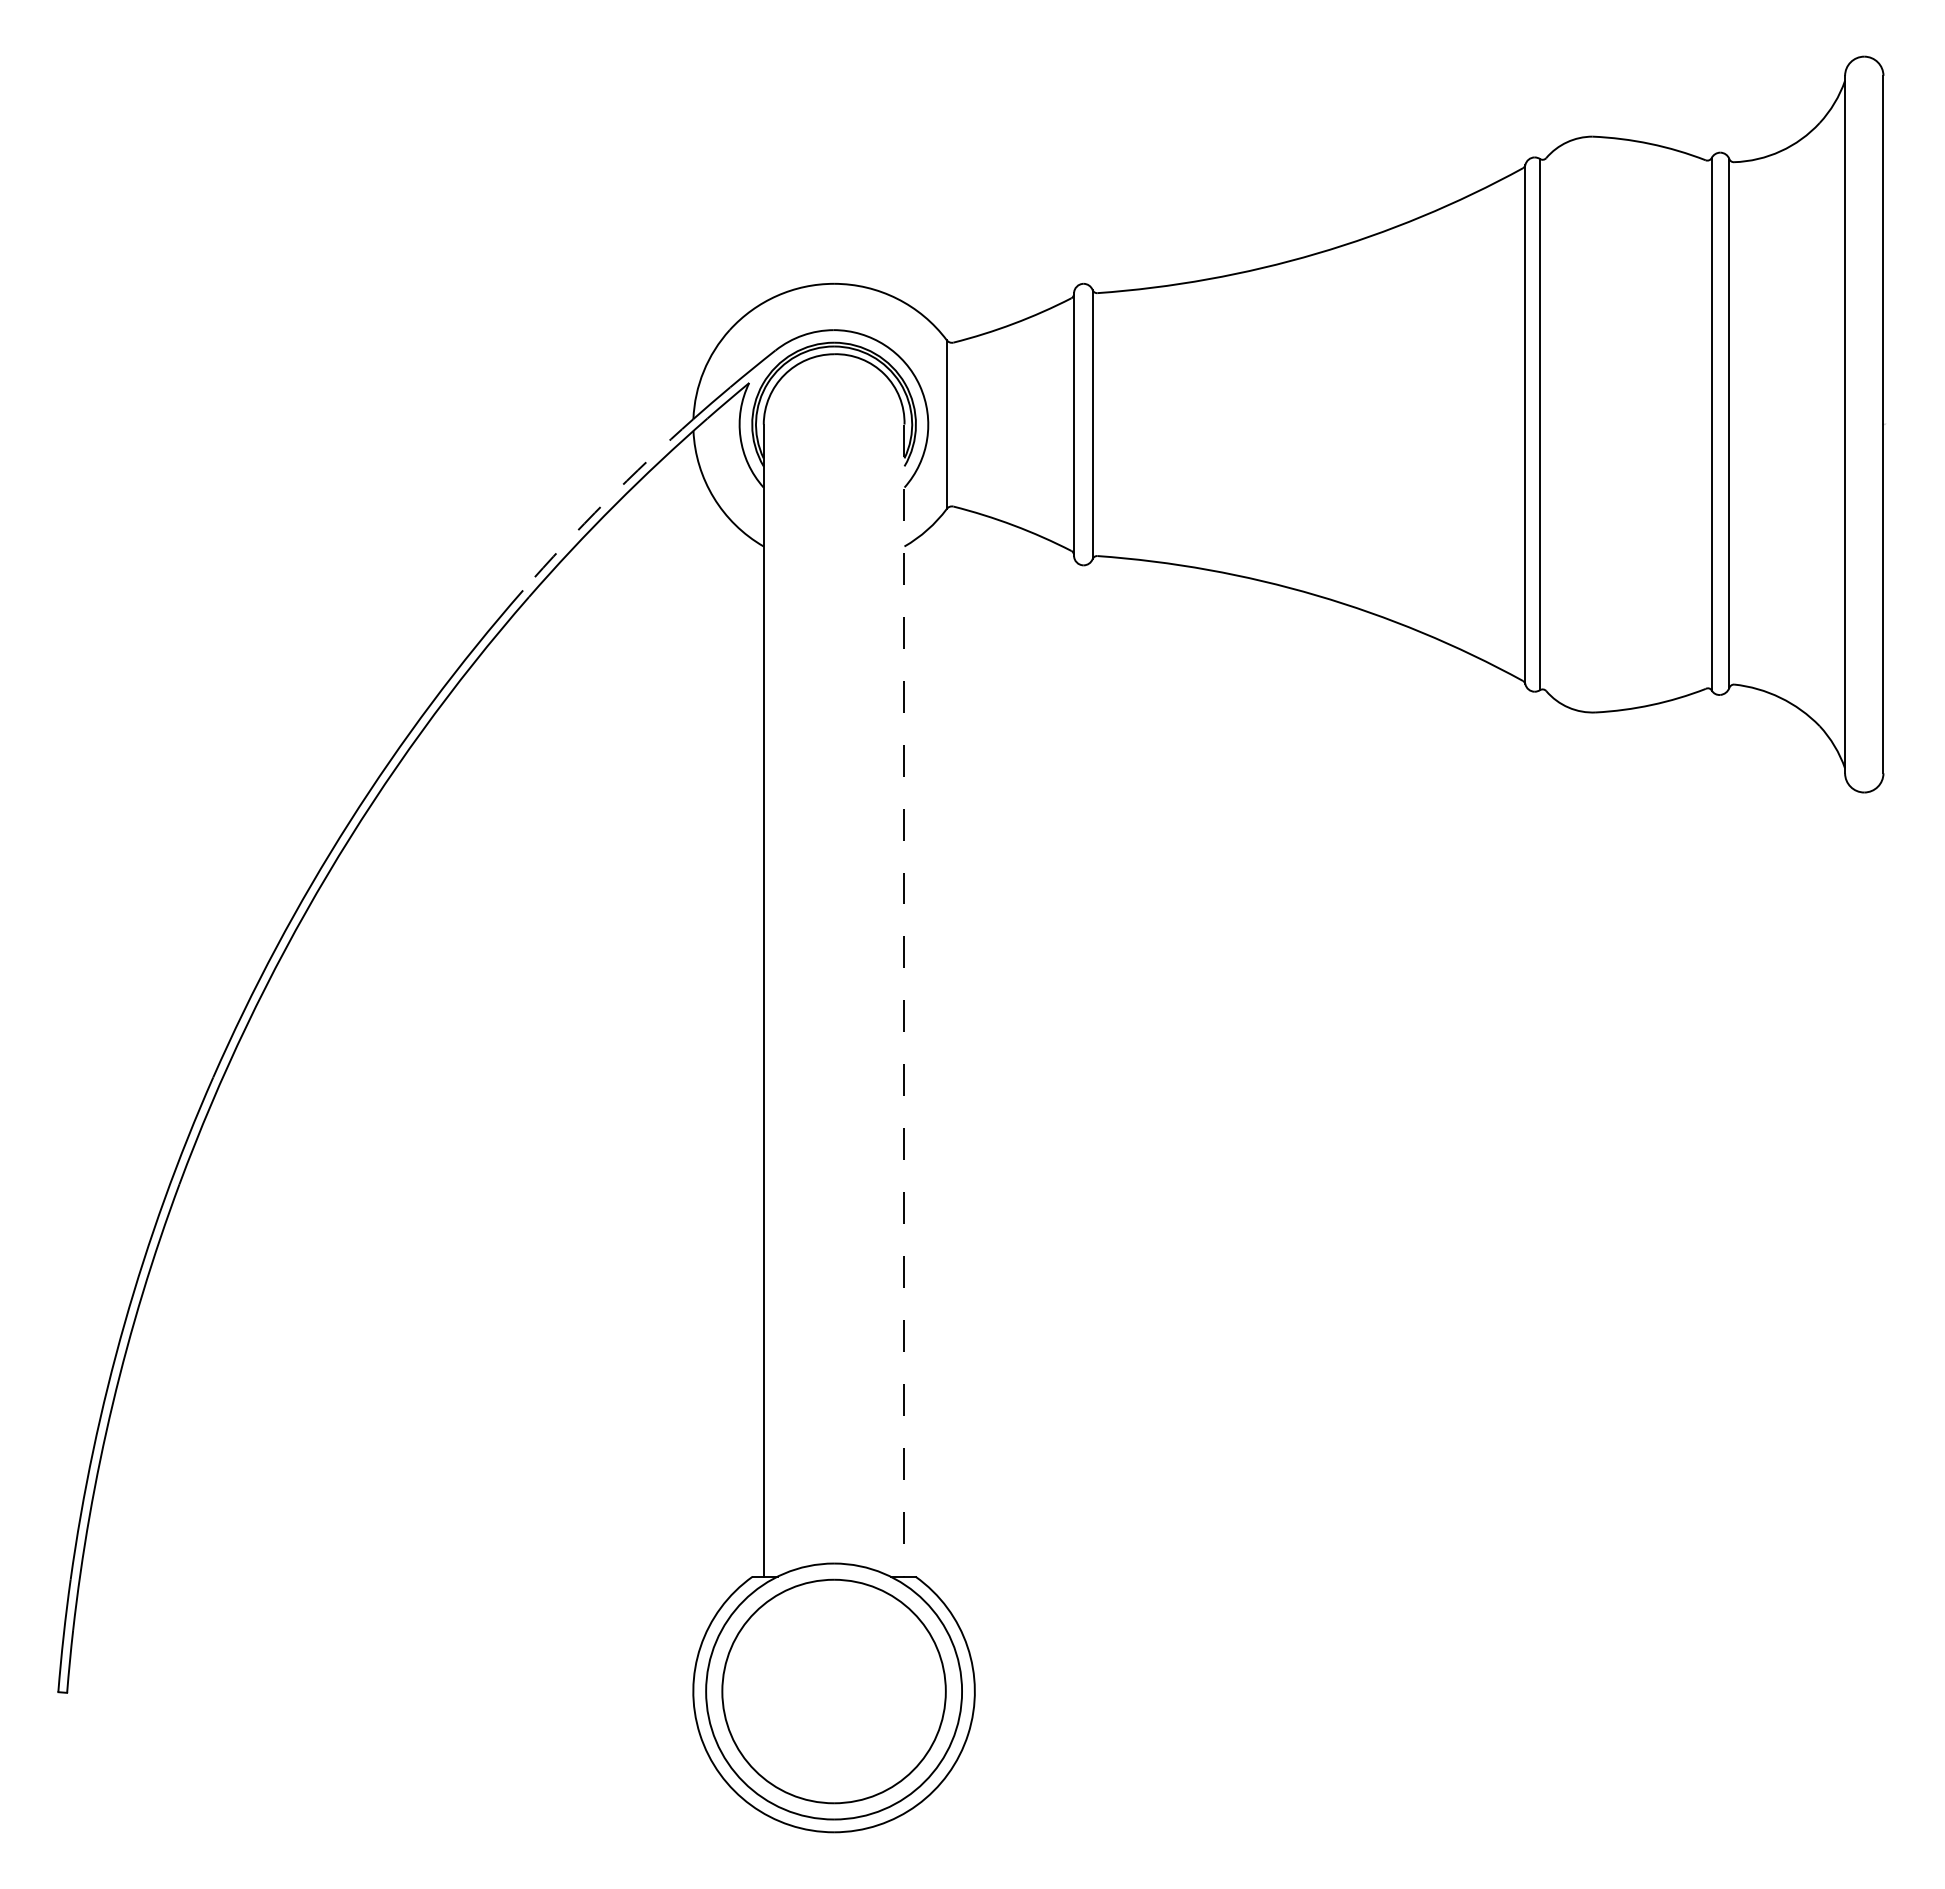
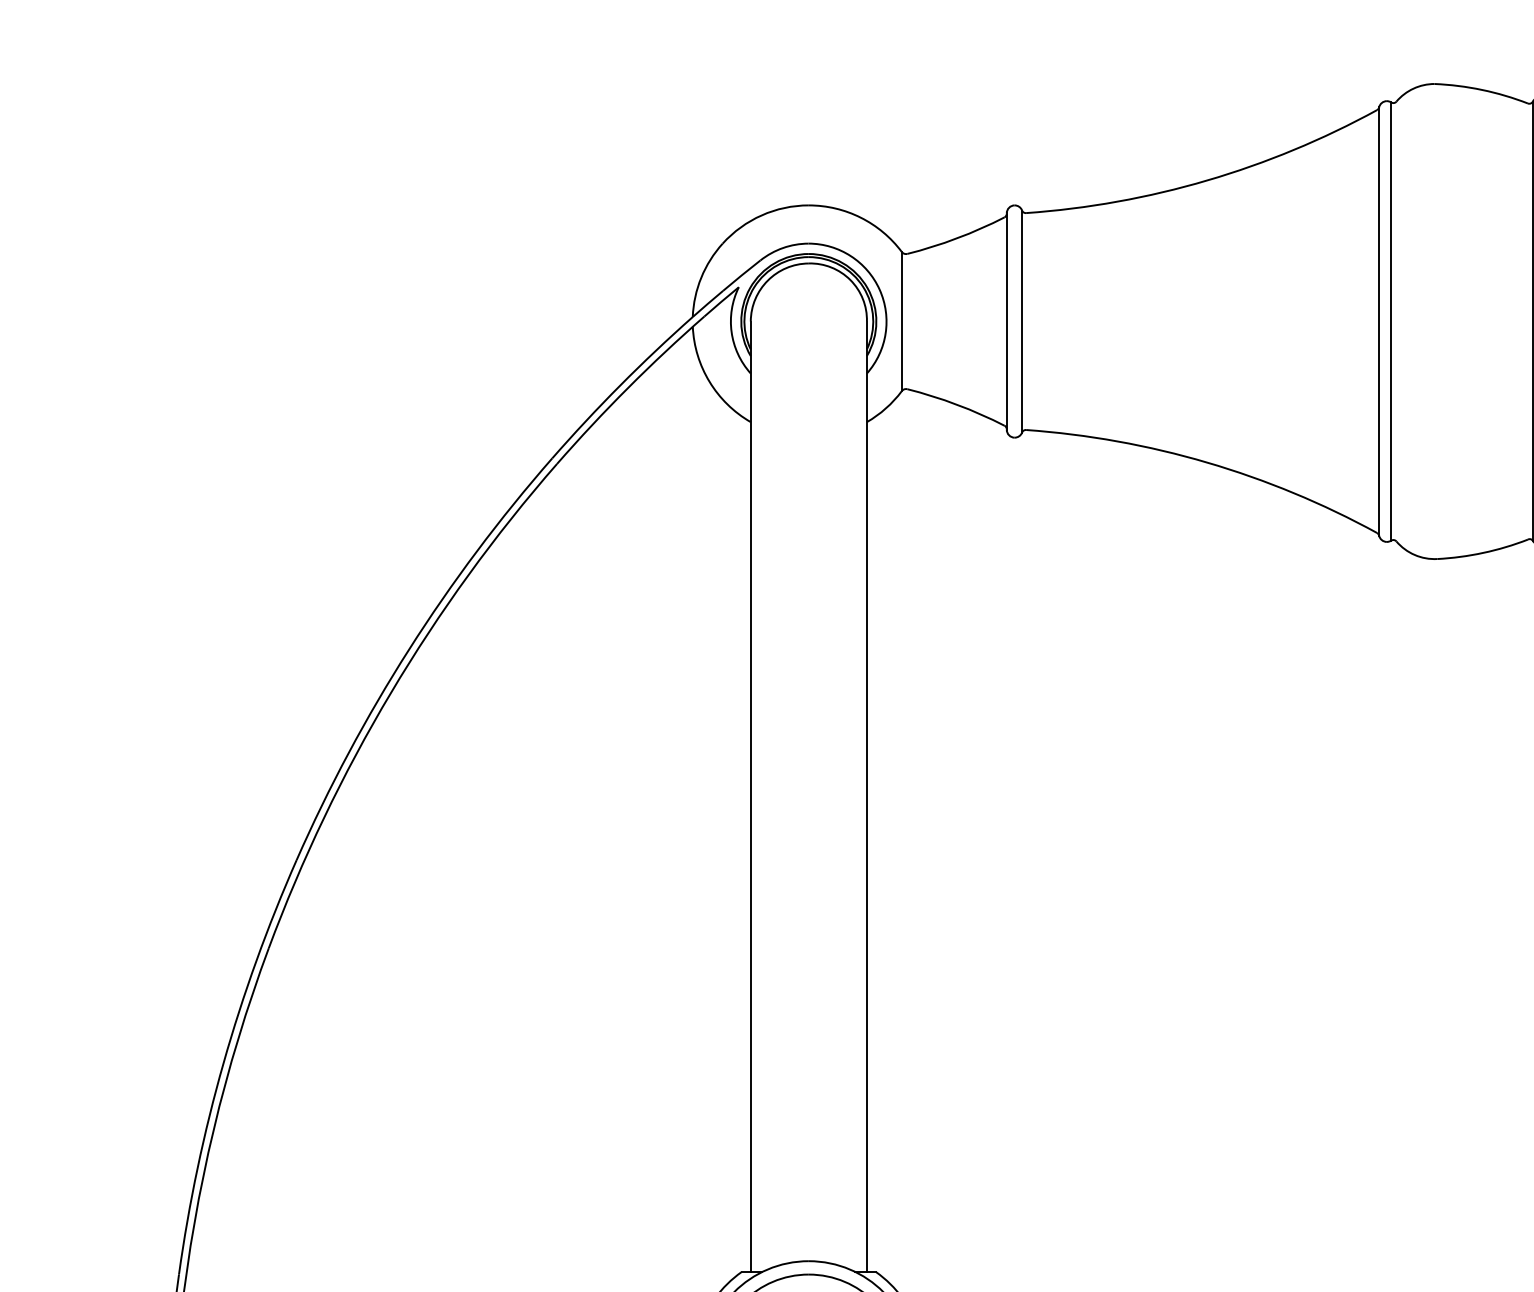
arc: (605, 502) -> (620, 385), dashed -> solid
line: (904, 1001) -> (866, 797), dashed -> solid

